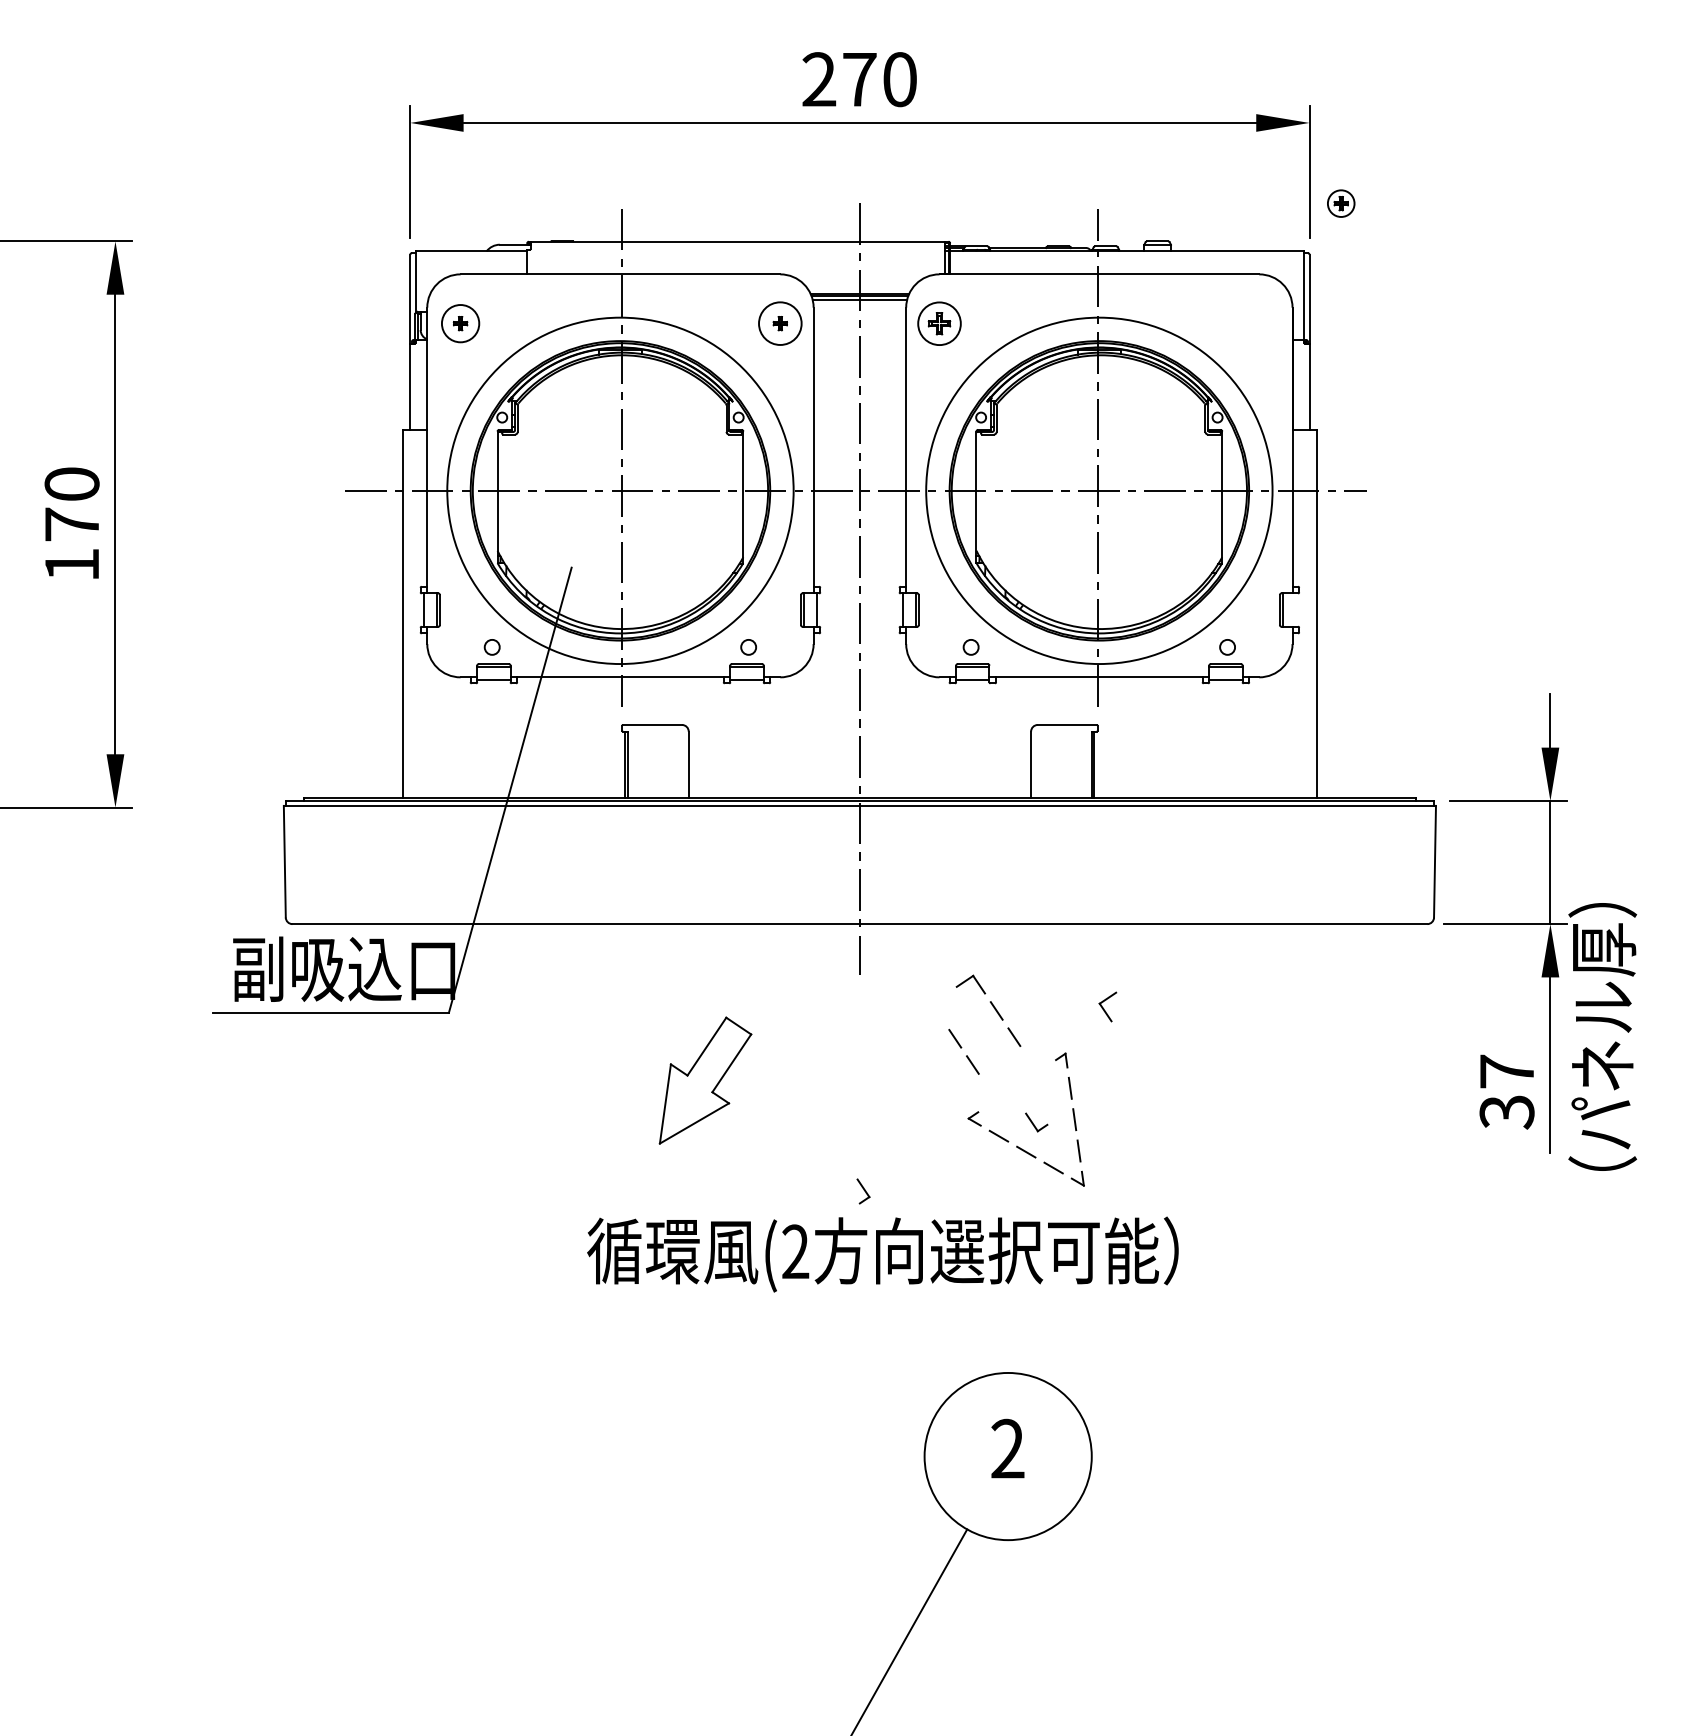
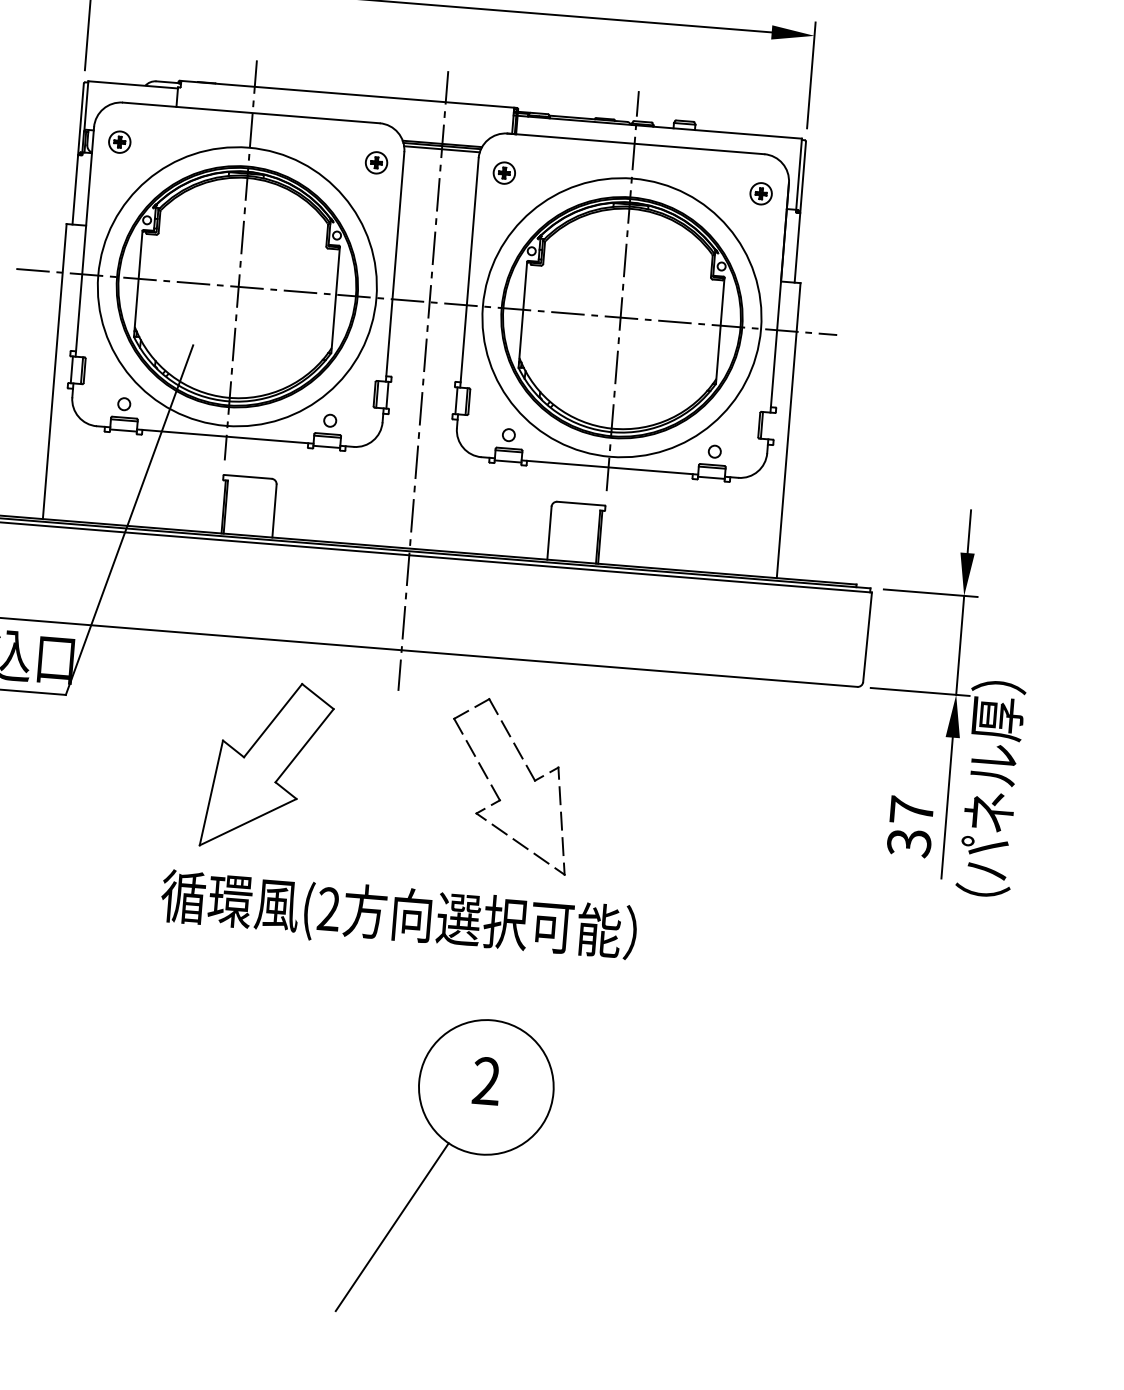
part: (1341, 203) -> (761, 193), moved
circle: (460, 323) -> (119, 142), size x0.71
circle: (780, 323) -> (376, 162), size x0.62
part: (939, 323) -> (504, 173), size x0.62
part: (1107, 1006) -> (460, 721), moved
part: (705, 1080) -> (267, 765), size x1.67
part: (1036, 1122) -> (534, 773), moved
part: (863, 1191) -> (495, 795), moved

